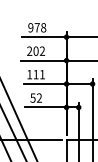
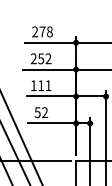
text: (30, 27) -> (34, 31), 978 -> 278
text: (35, 50) -> (40, 57), 202 -> 252

